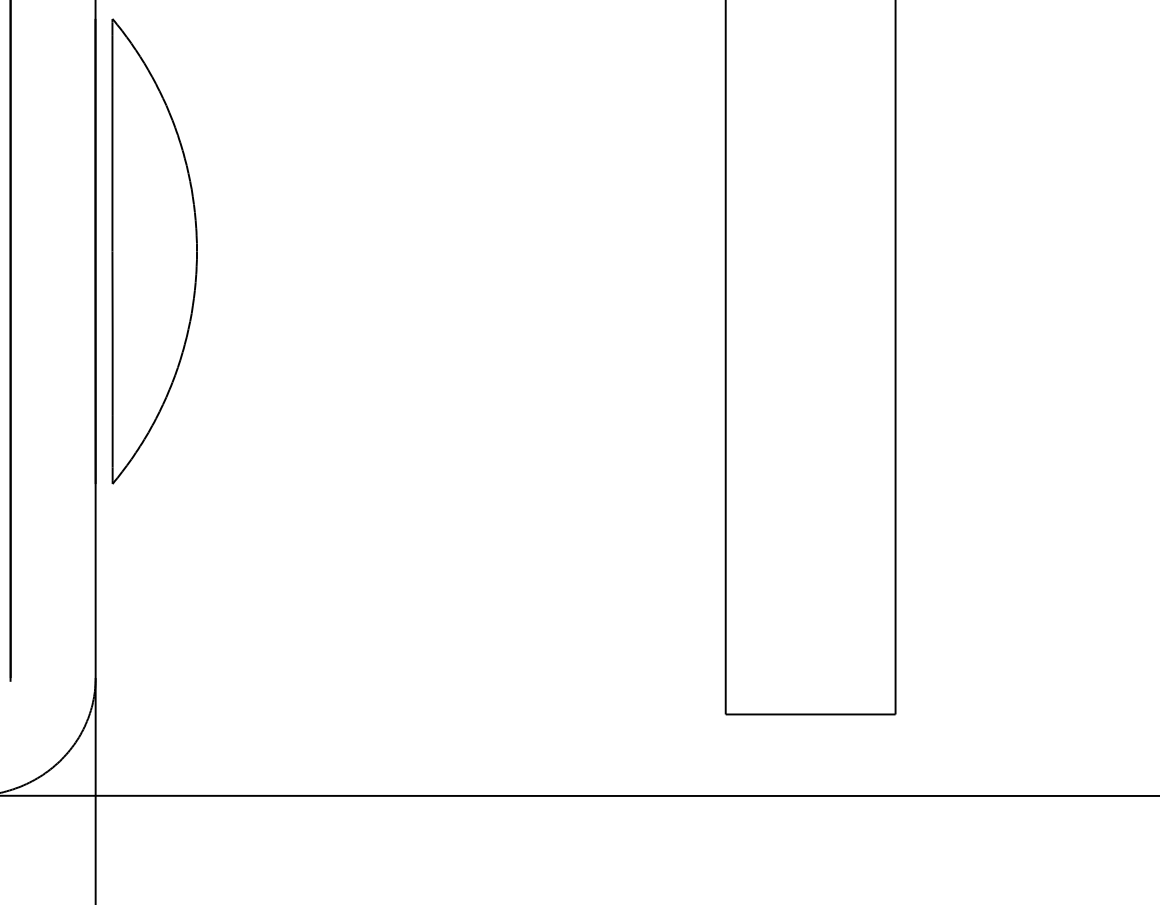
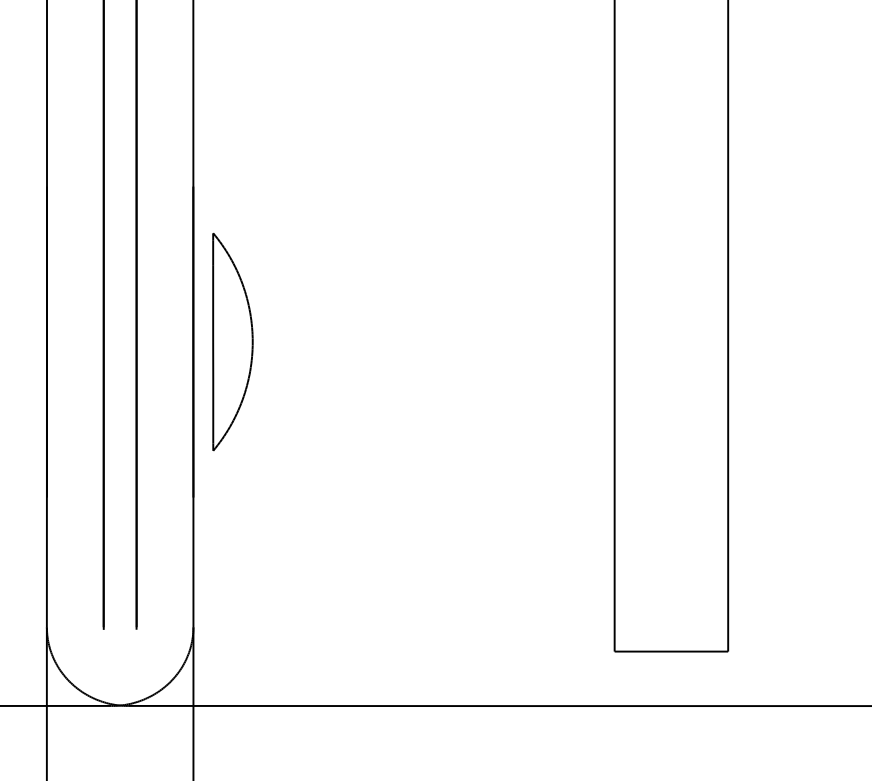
part: (154, 250) -> (232, 341), size x0.7

